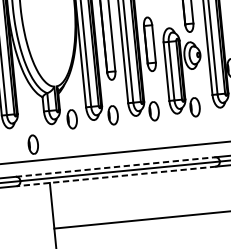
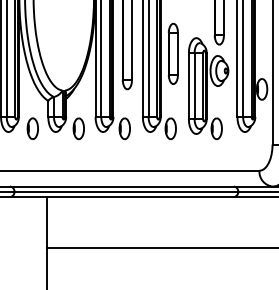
part: (33, 144) -> (32, 128), moved
line: (115, 167) -> (121, 186), dashed -> solid
line: (116, 176) -> (121, 197), dashed -> solid

